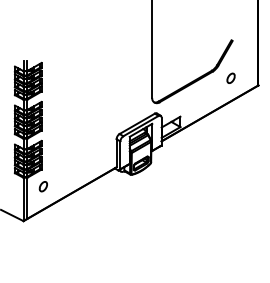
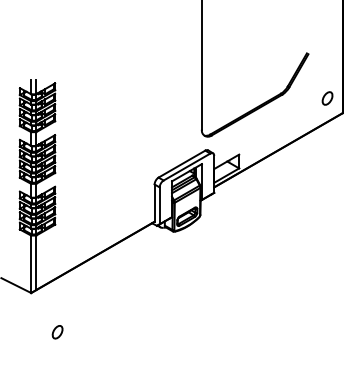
part: (230, 77) -> (326, 97), moved
part: (42, 186) -> (56, 332), moved

